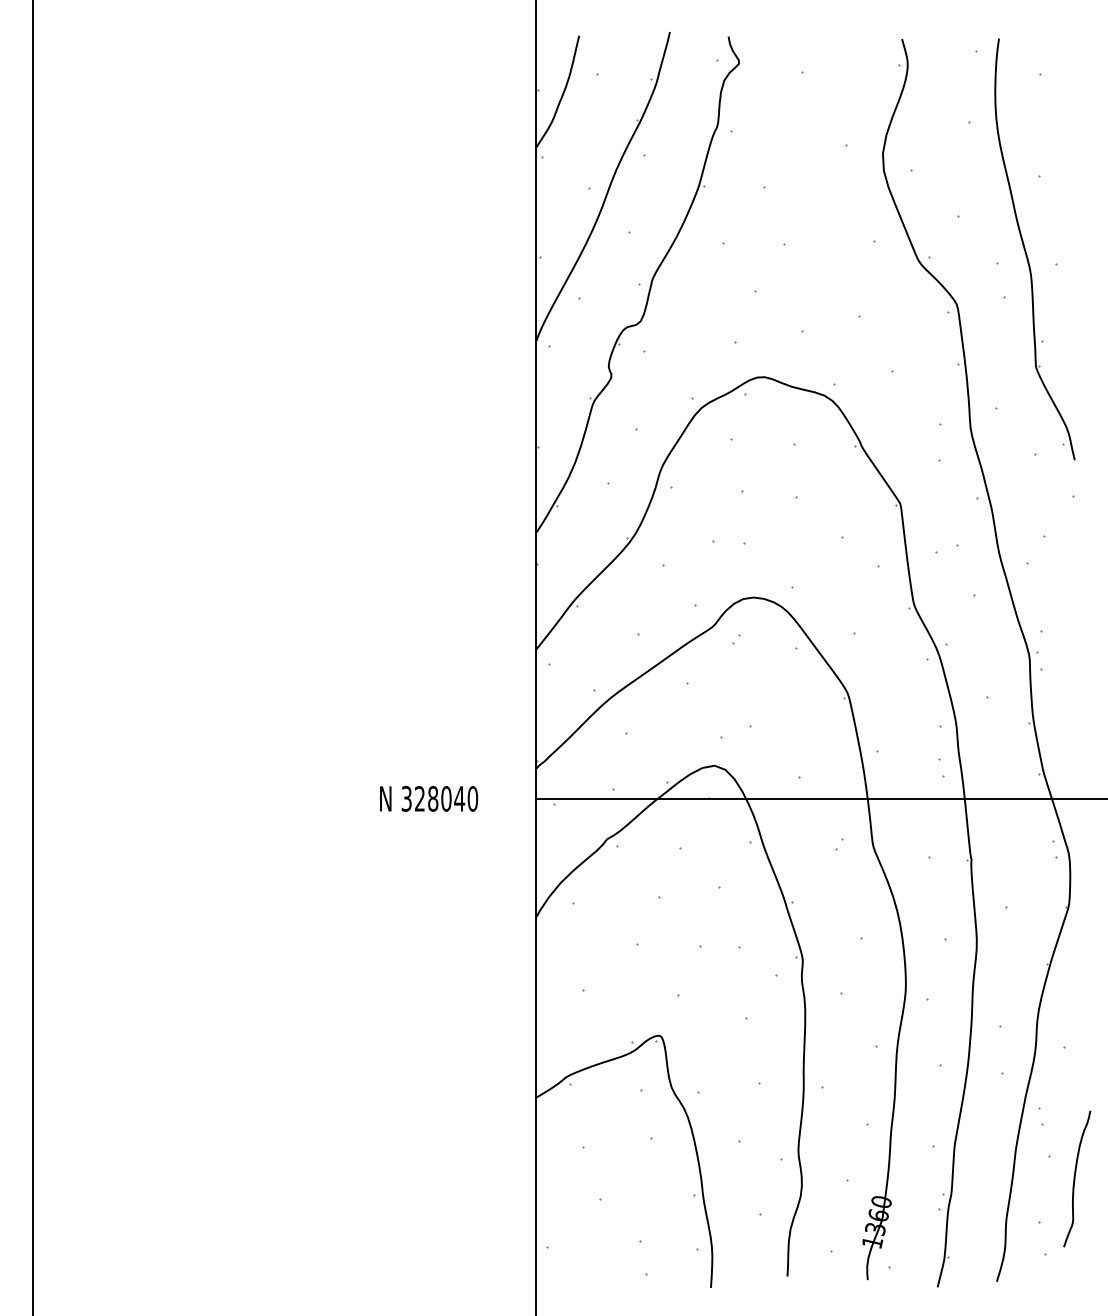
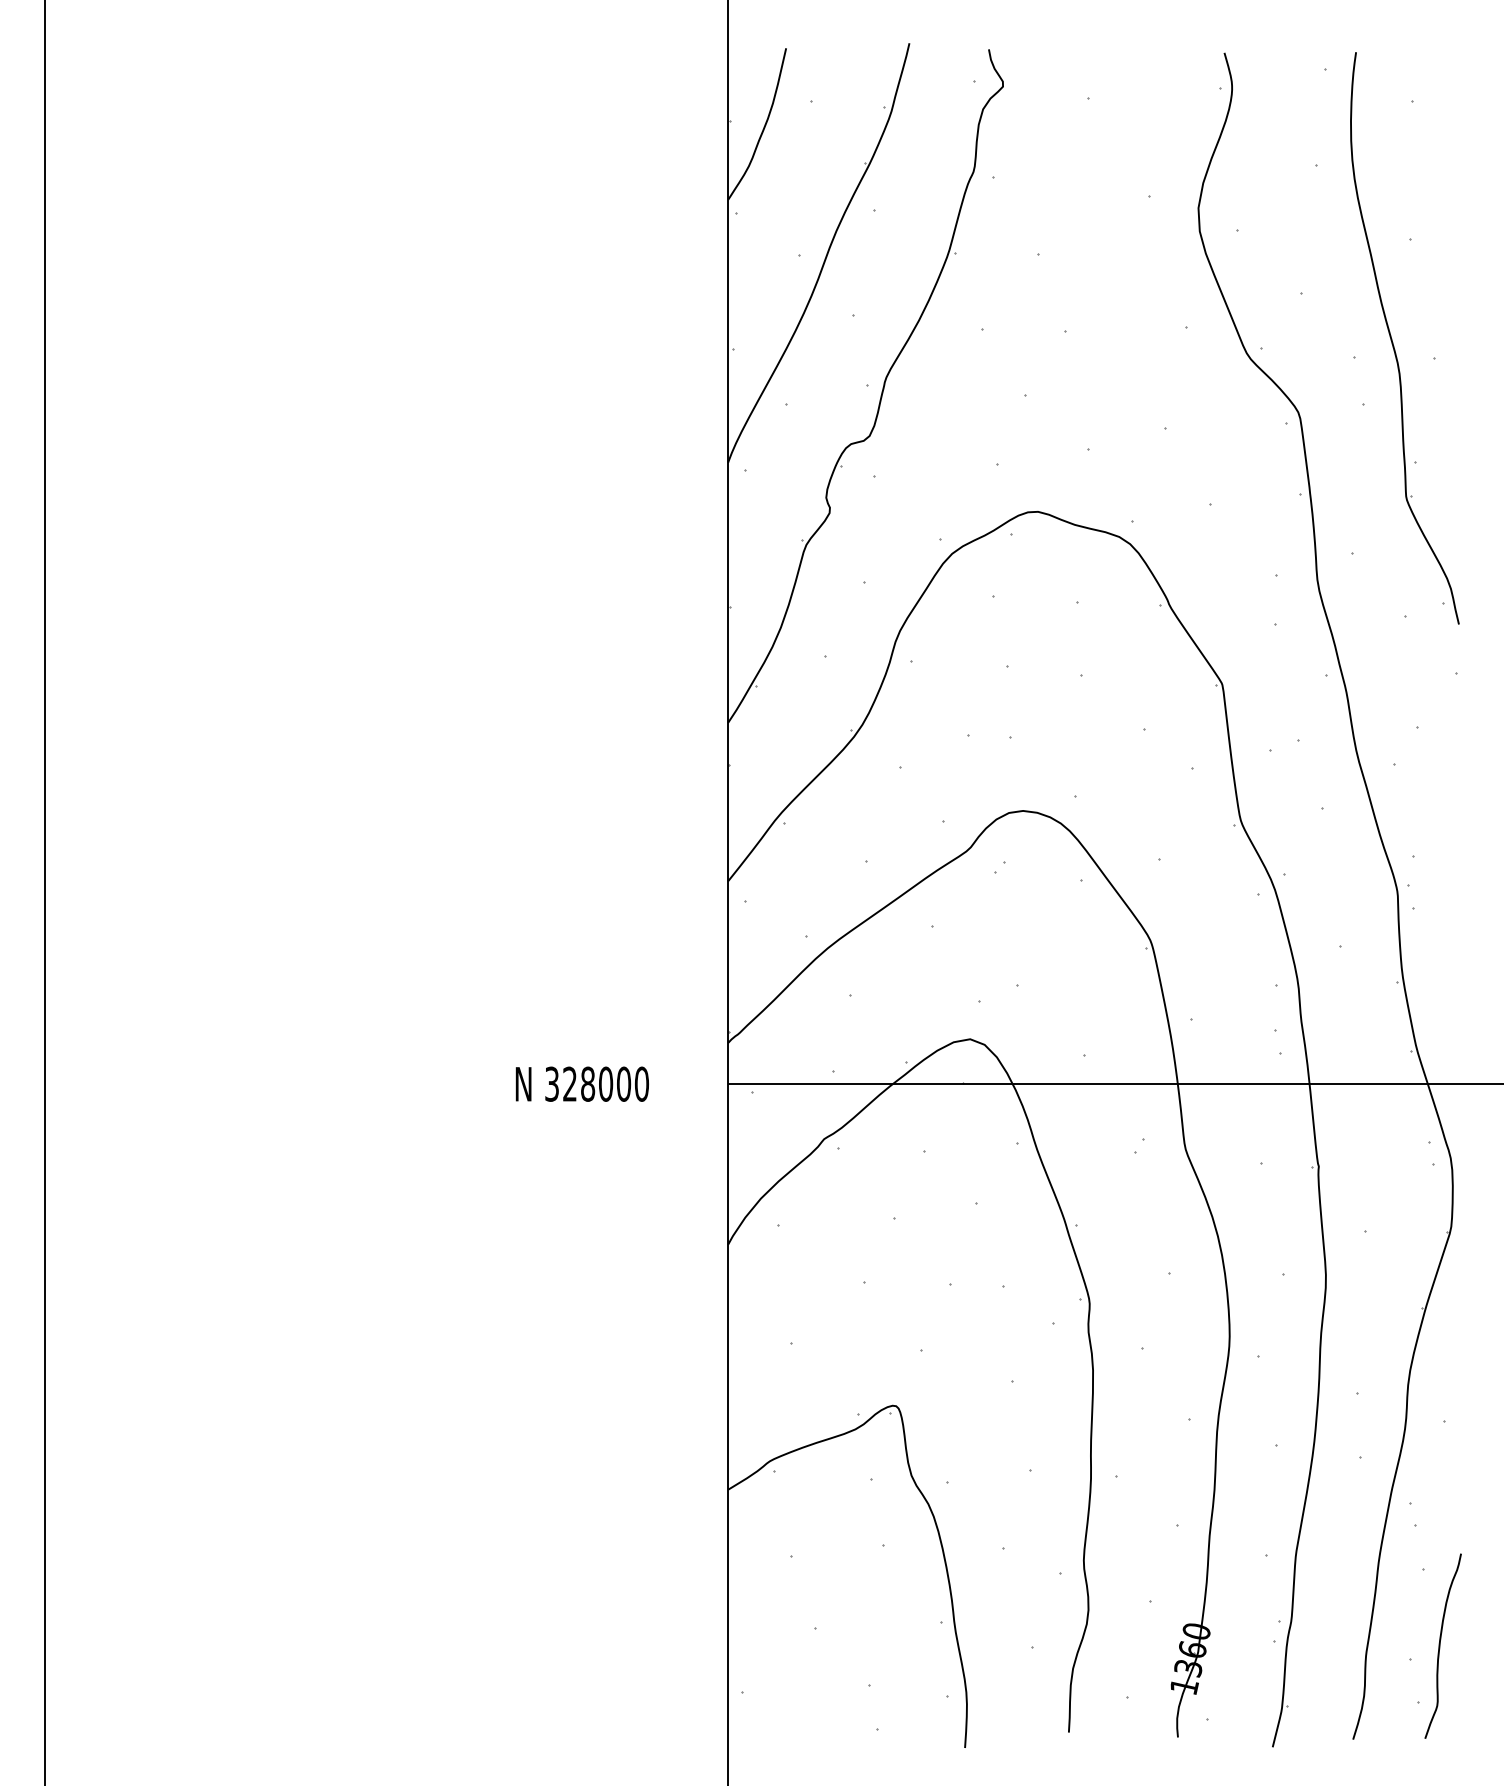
text: (459, 798) -> (623, 1083), 328040 -> 328000
curve: (1075, 1178) -> (1440, 1645), moved

